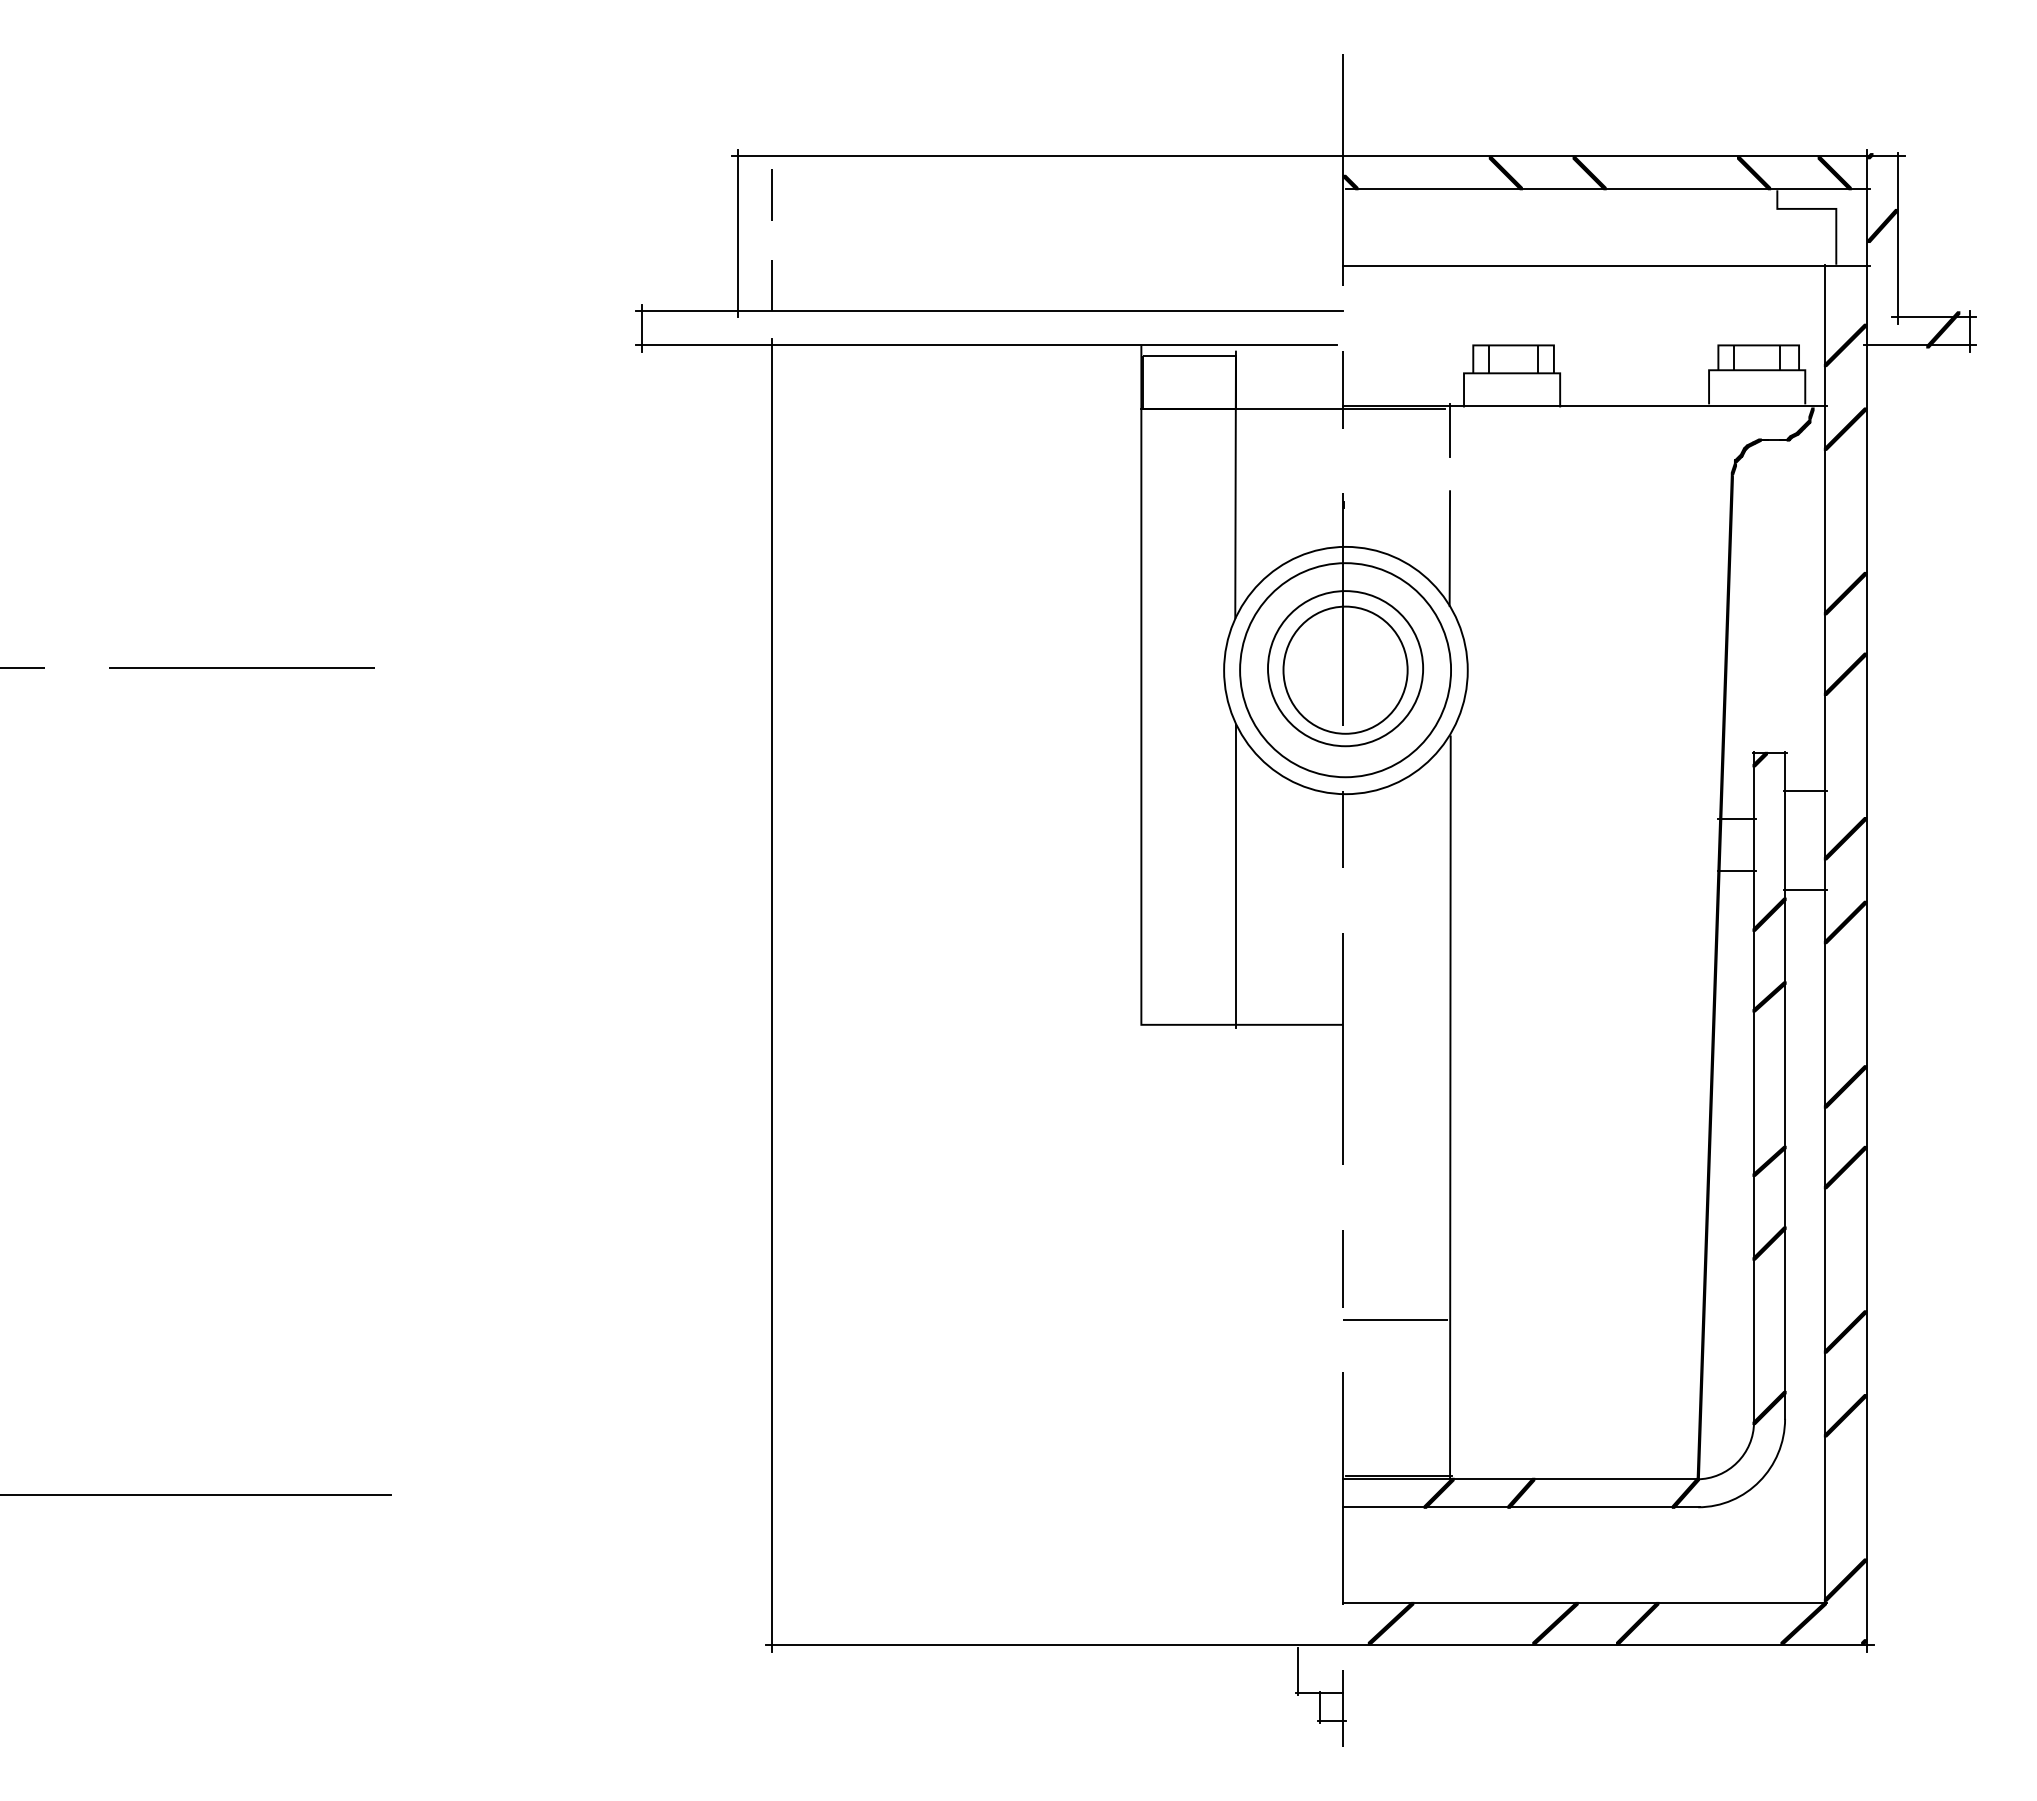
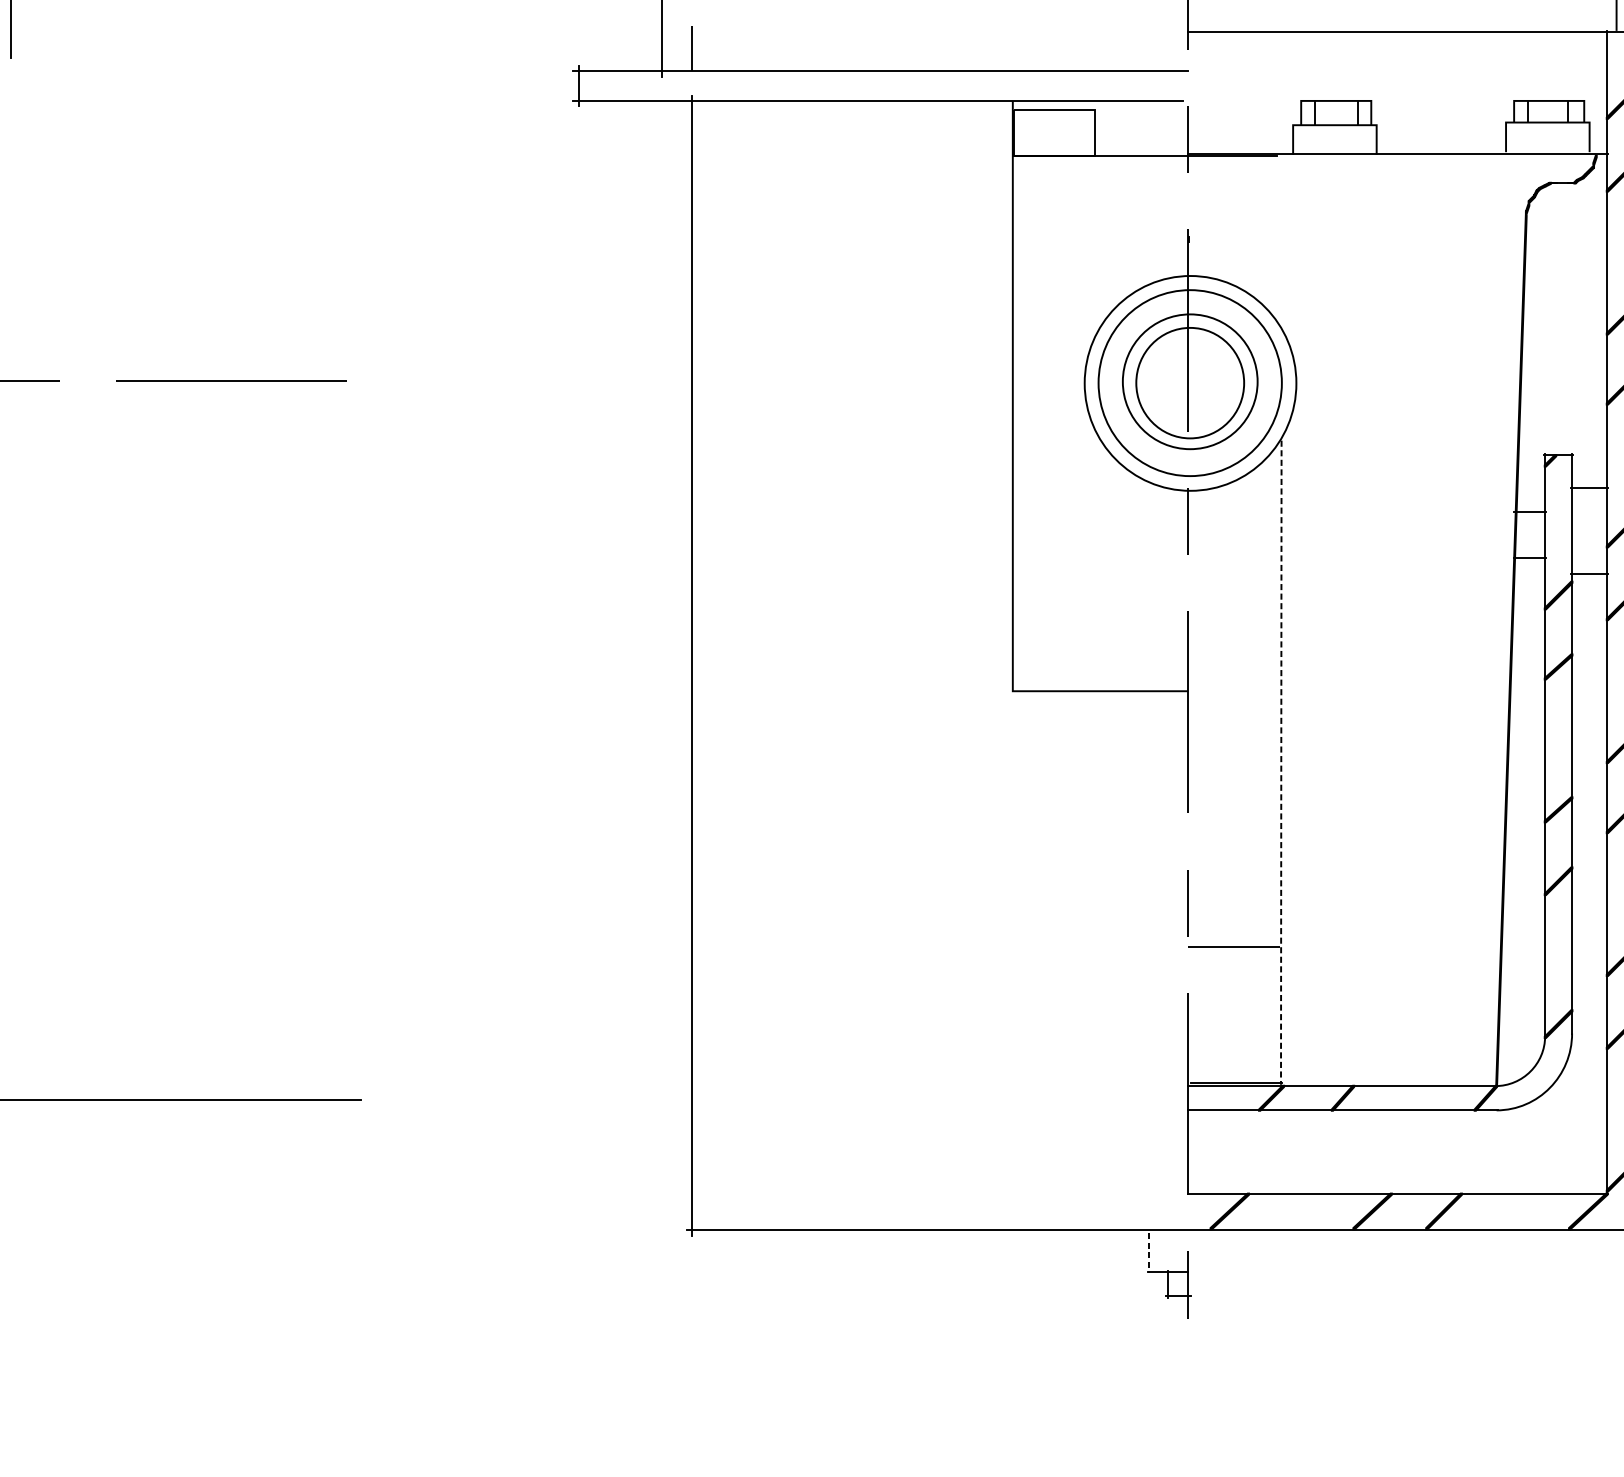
line: (1450, 430) -> (1281, 174), removed
line: (1235, 484) -> (1094, 221), removed
line: (1449, 548) -> (1280, 277), removed
line: (1235, 876) -> (1094, 562), removed
line: (1450, 1107) -> (1281, 763), solid -> dashed
line: (1298, 1672) -> (1149, 1253), solid -> dashed

